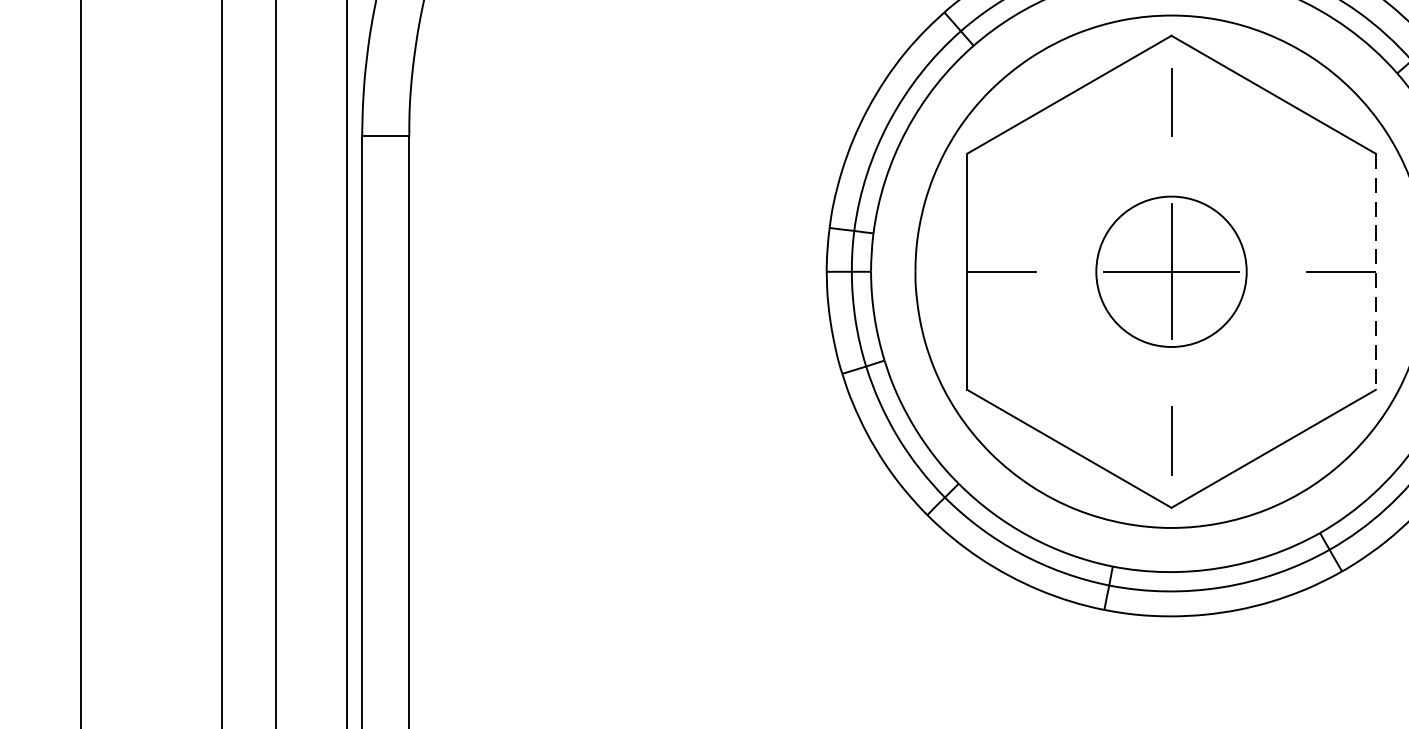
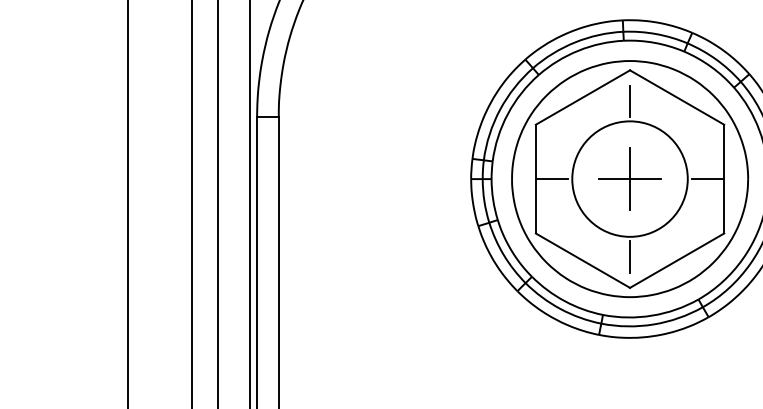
circle: (1170, 270) -> (629, 178), size x1.67
line: (1376, 272) -> (724, 179), dashed -> solid

